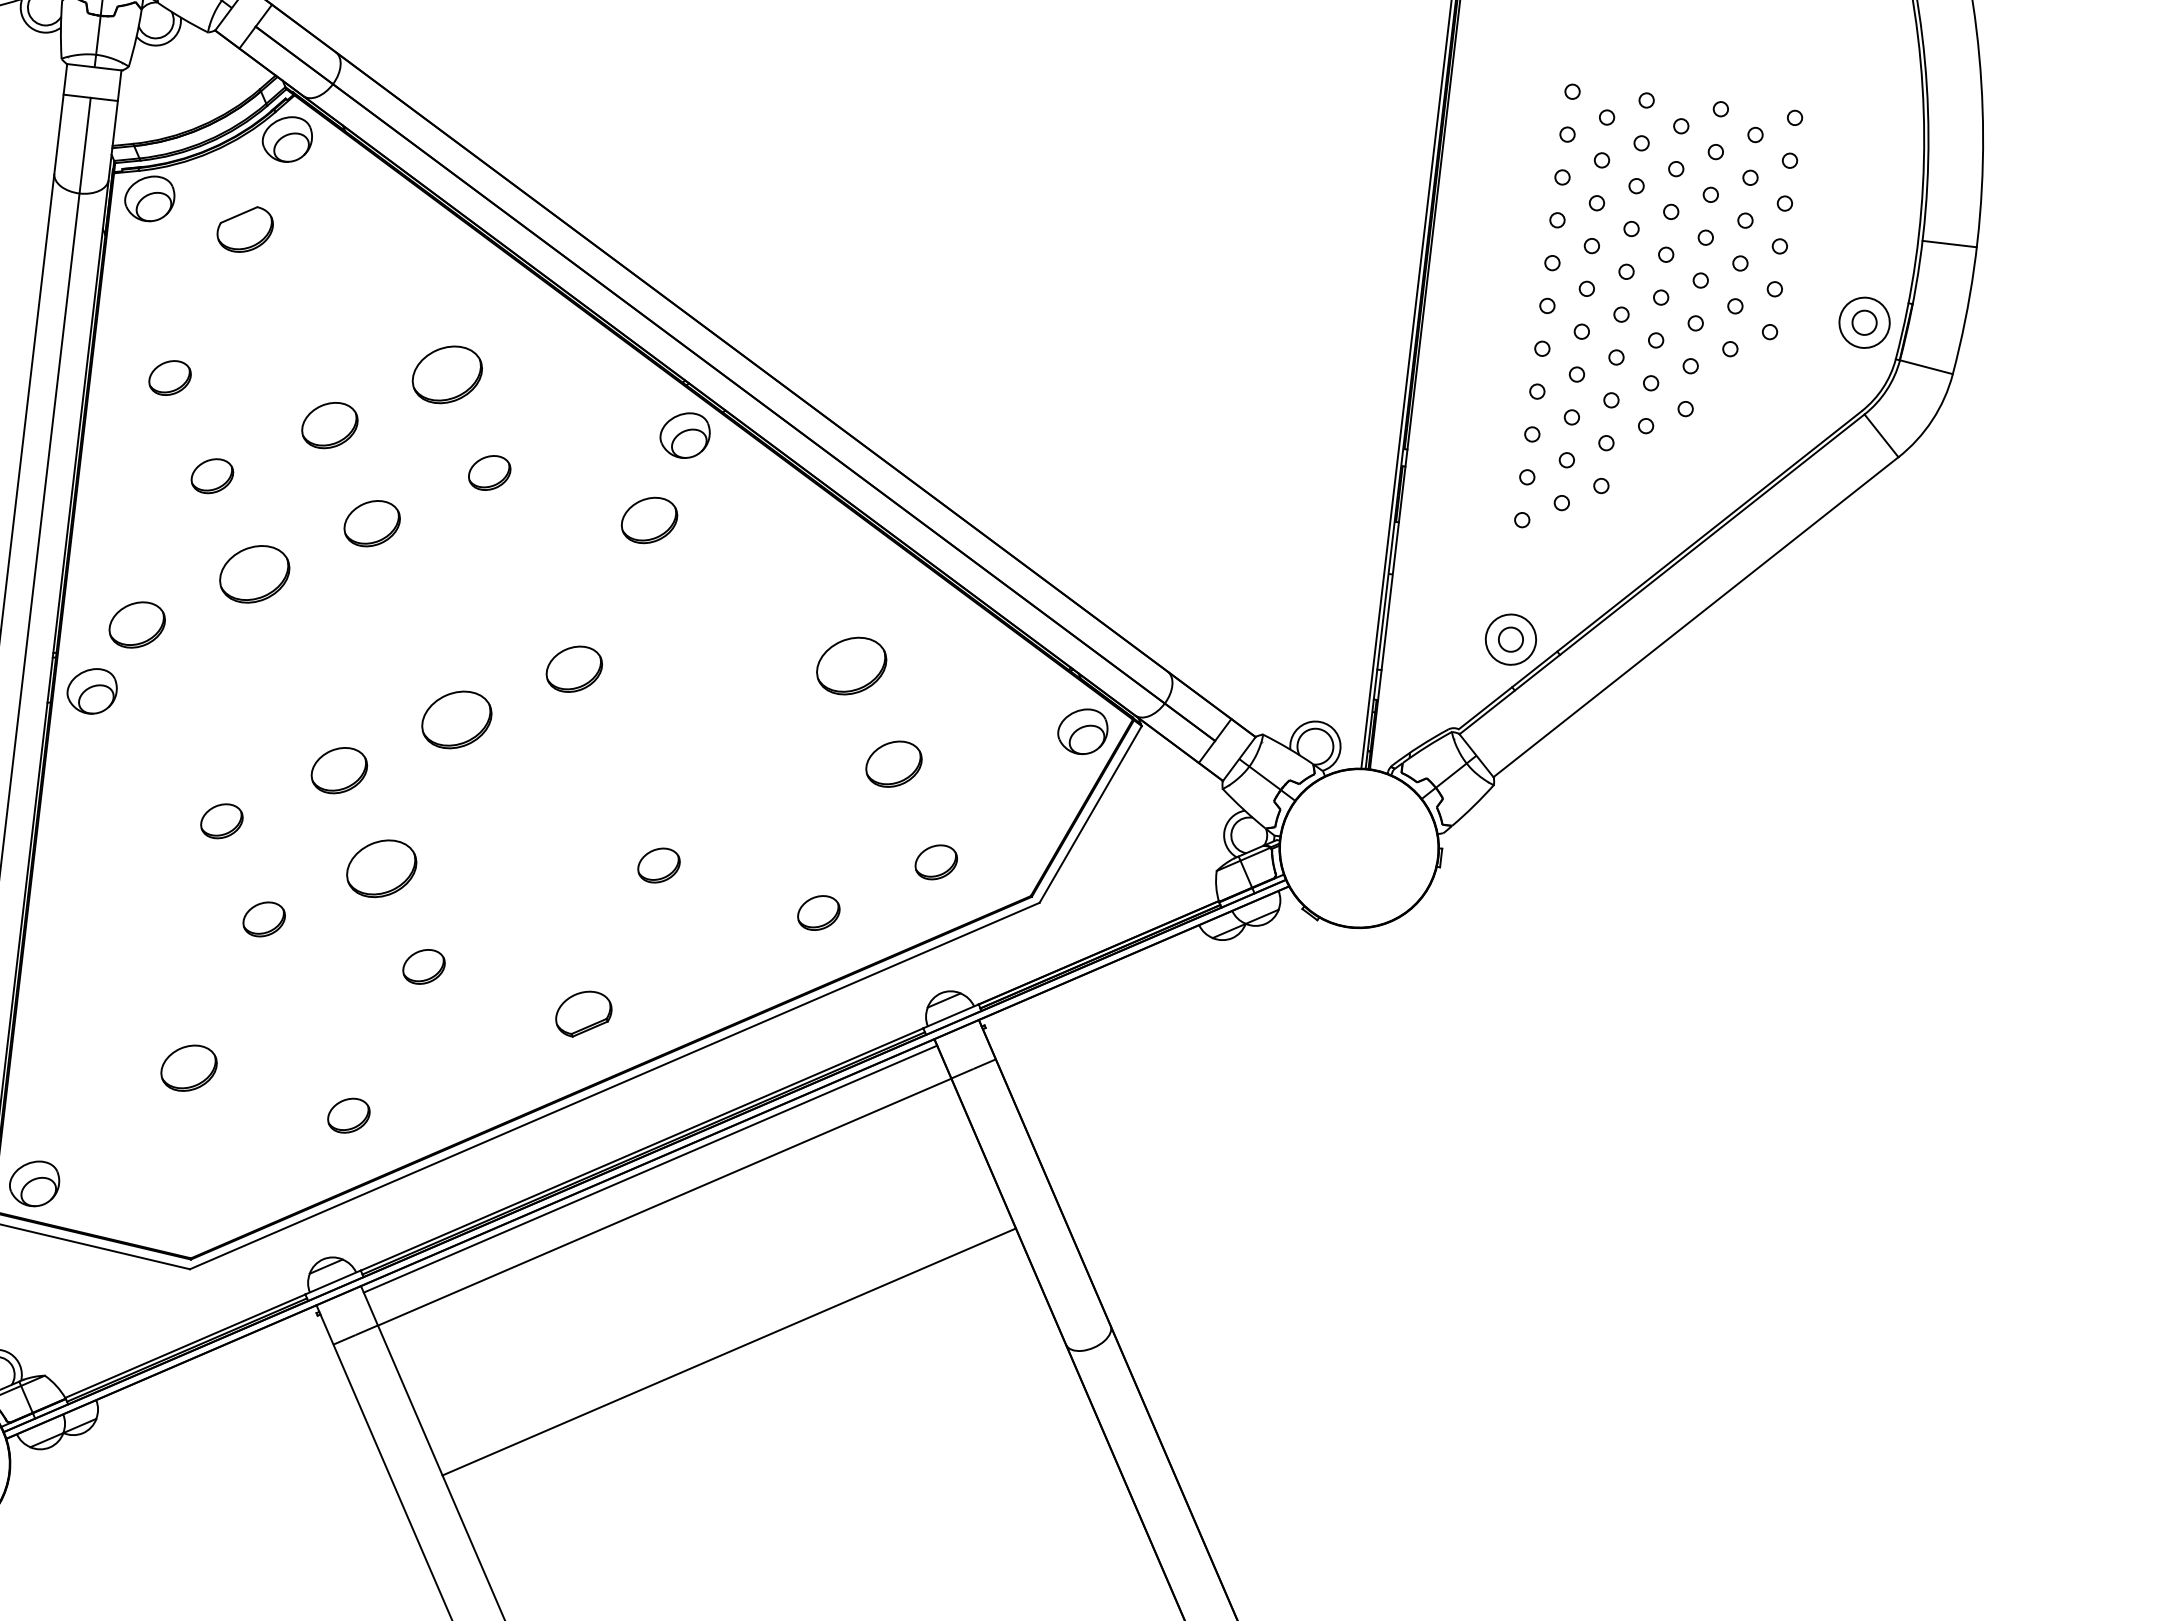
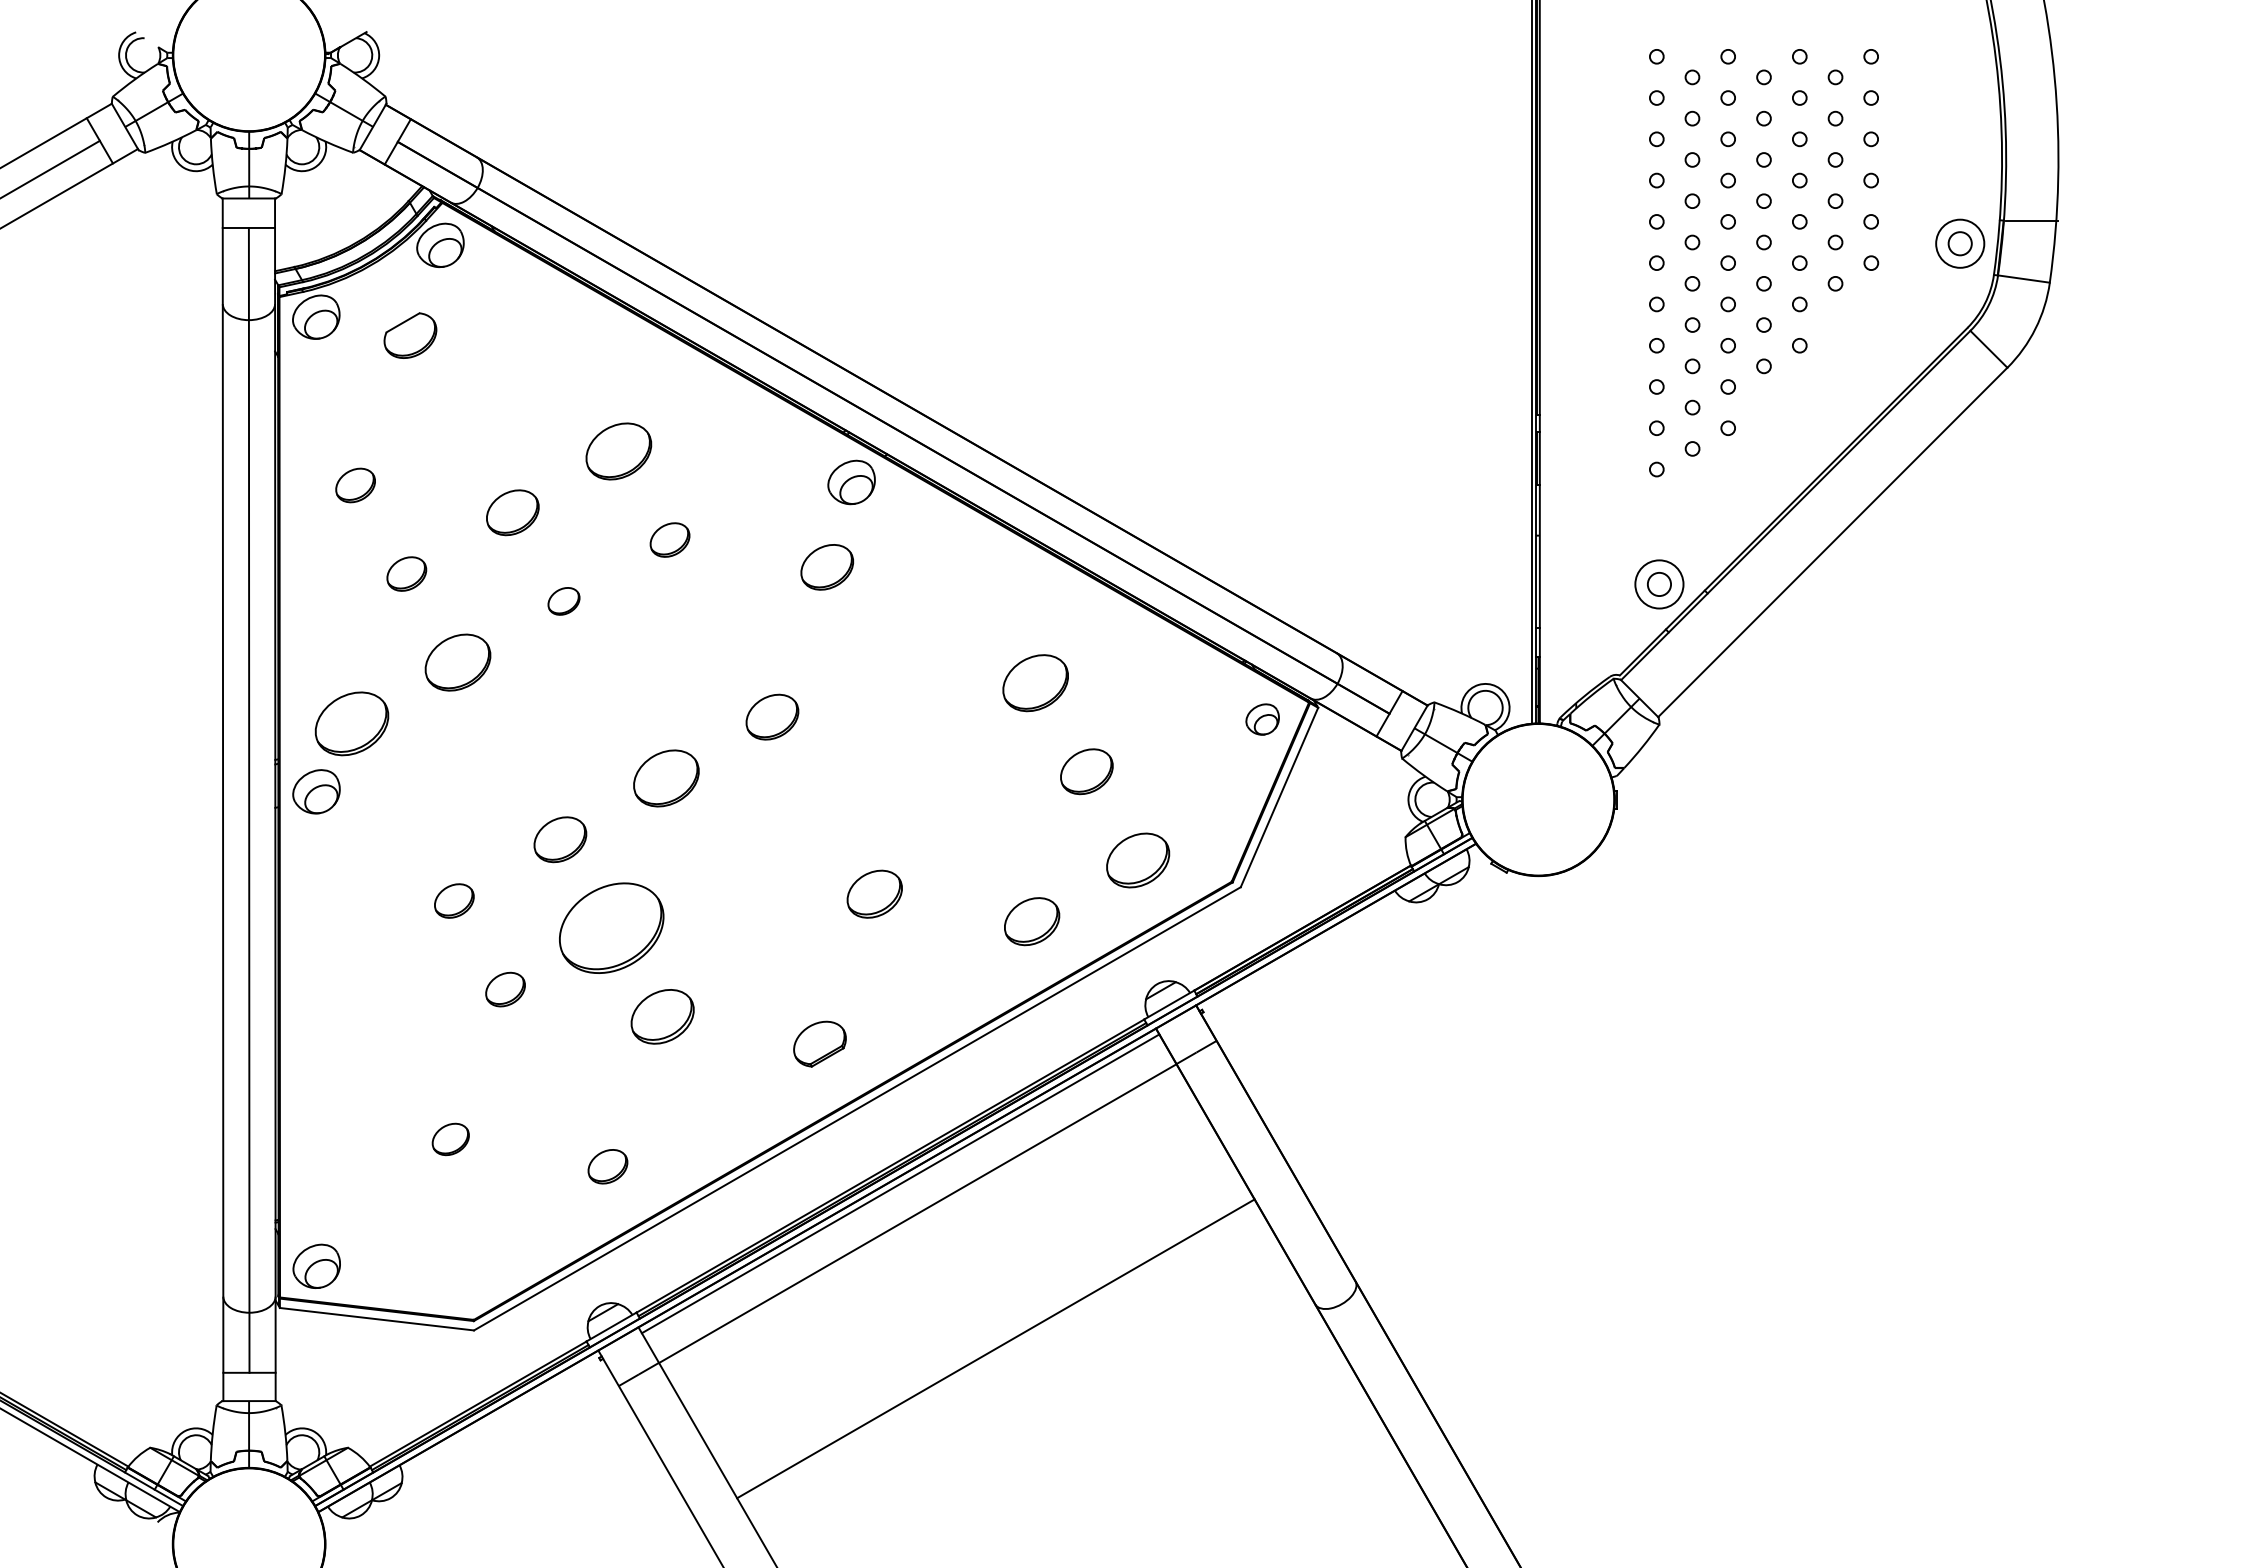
line: (1949, 244) -> (2032, 221), moved
part: (371, 523) -> (563, 601), size x0.6
part: (136, 624) -> (351, 723), size x1.4
part: (1082, 731) -> (1262, 719), size x0.7
part: (935, 861) -> (1137, 859), size x1.6
part: (658, 865) -> (874, 894), size x1.4
part: (381, 868) -> (611, 928), size x1.6
part: (818, 912) -> (1031, 921), size x1.4
part: (423, 966) -> (662, 1016), size x1.6
part: (188, 1068) -> (450, 1139), size x0.7

